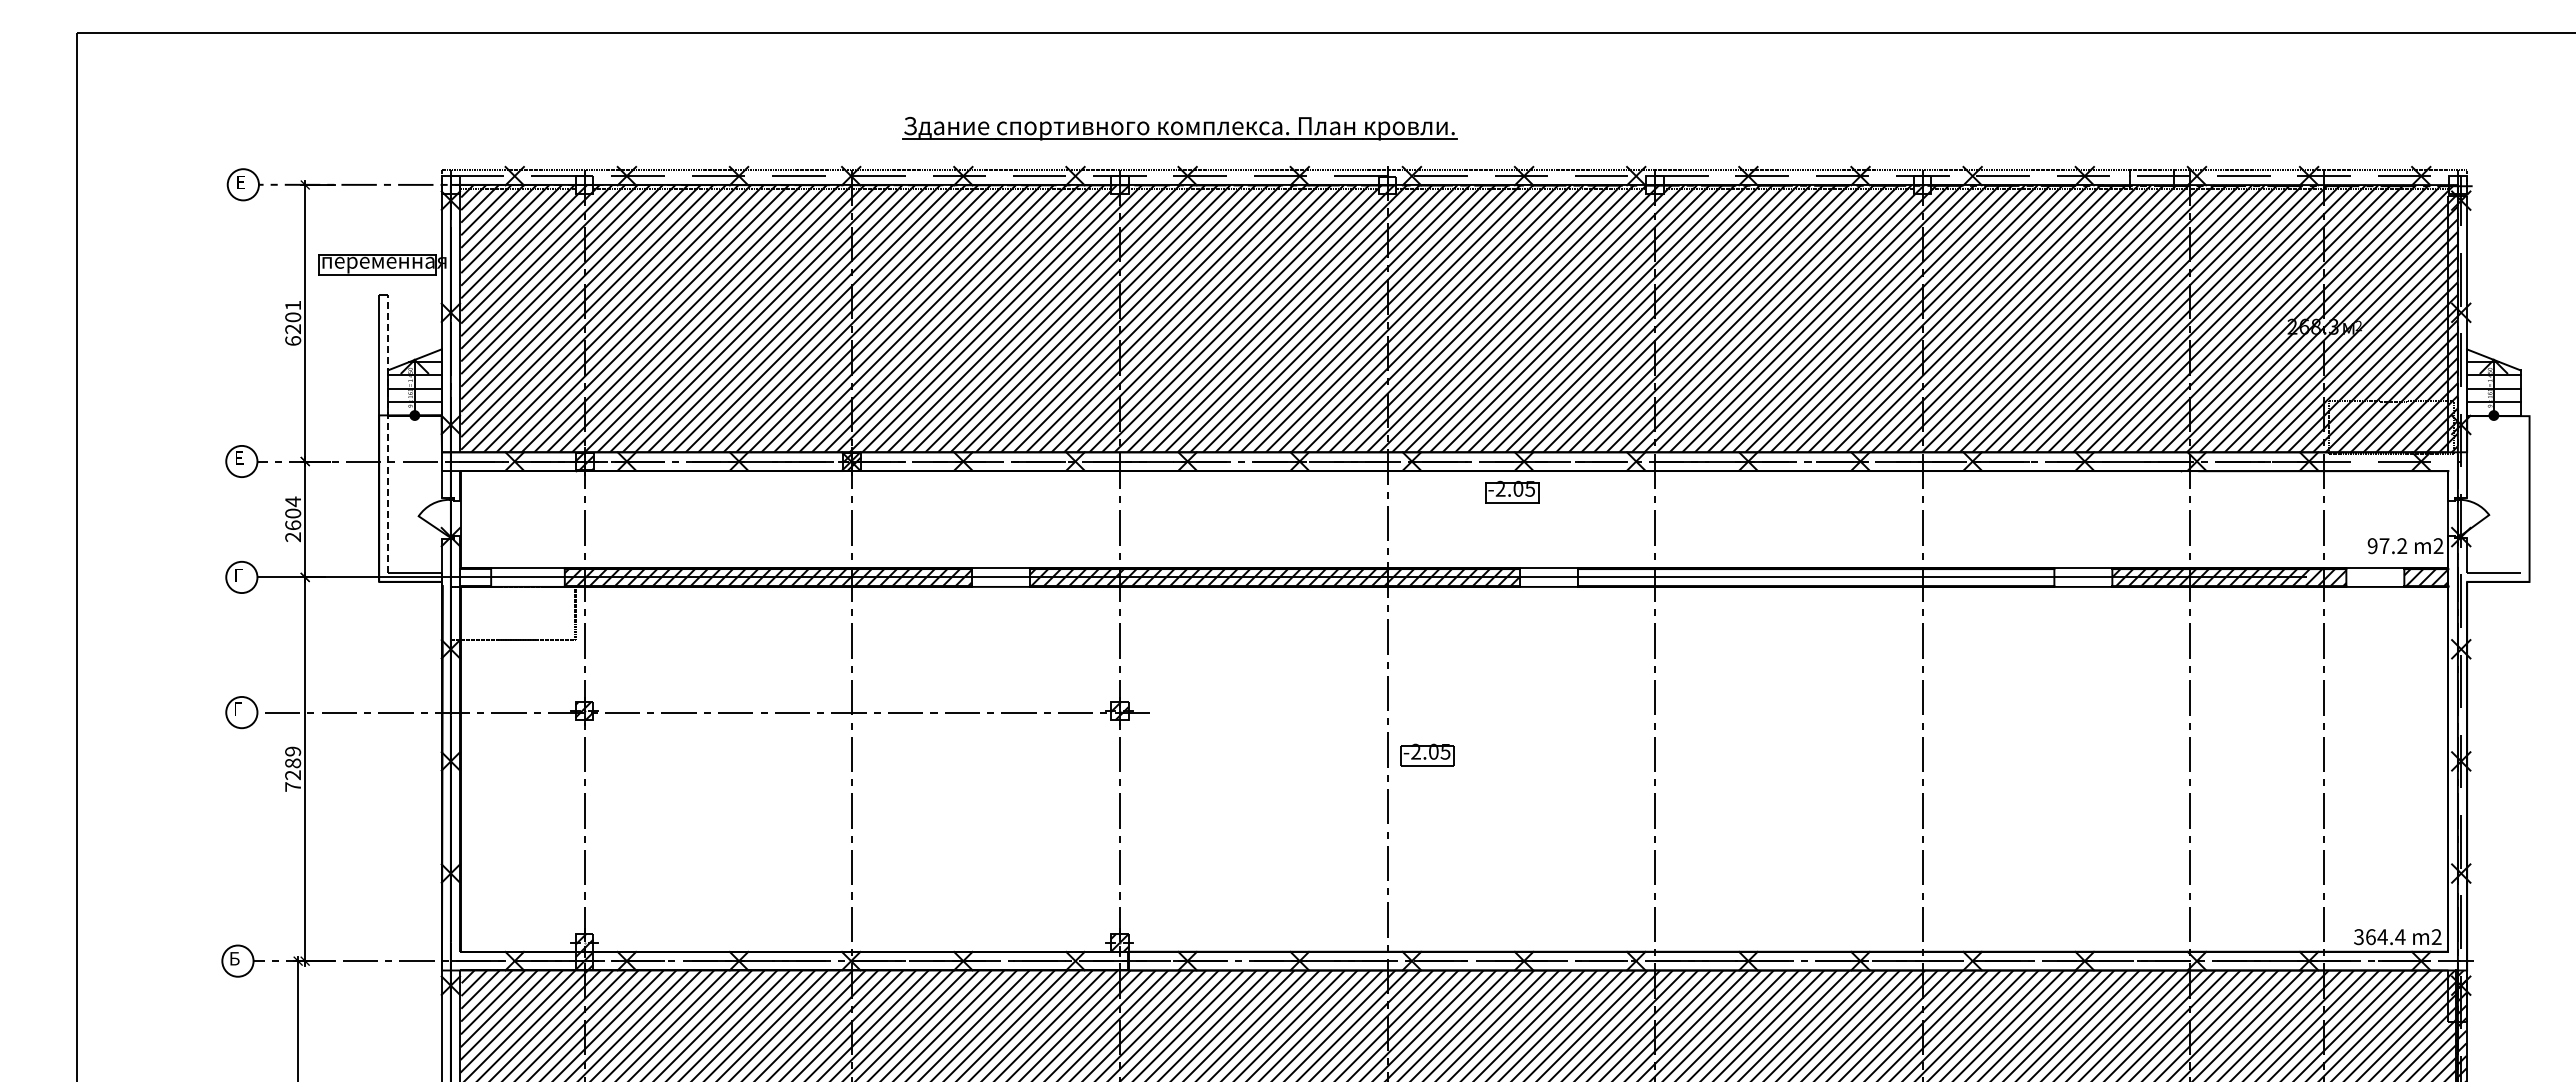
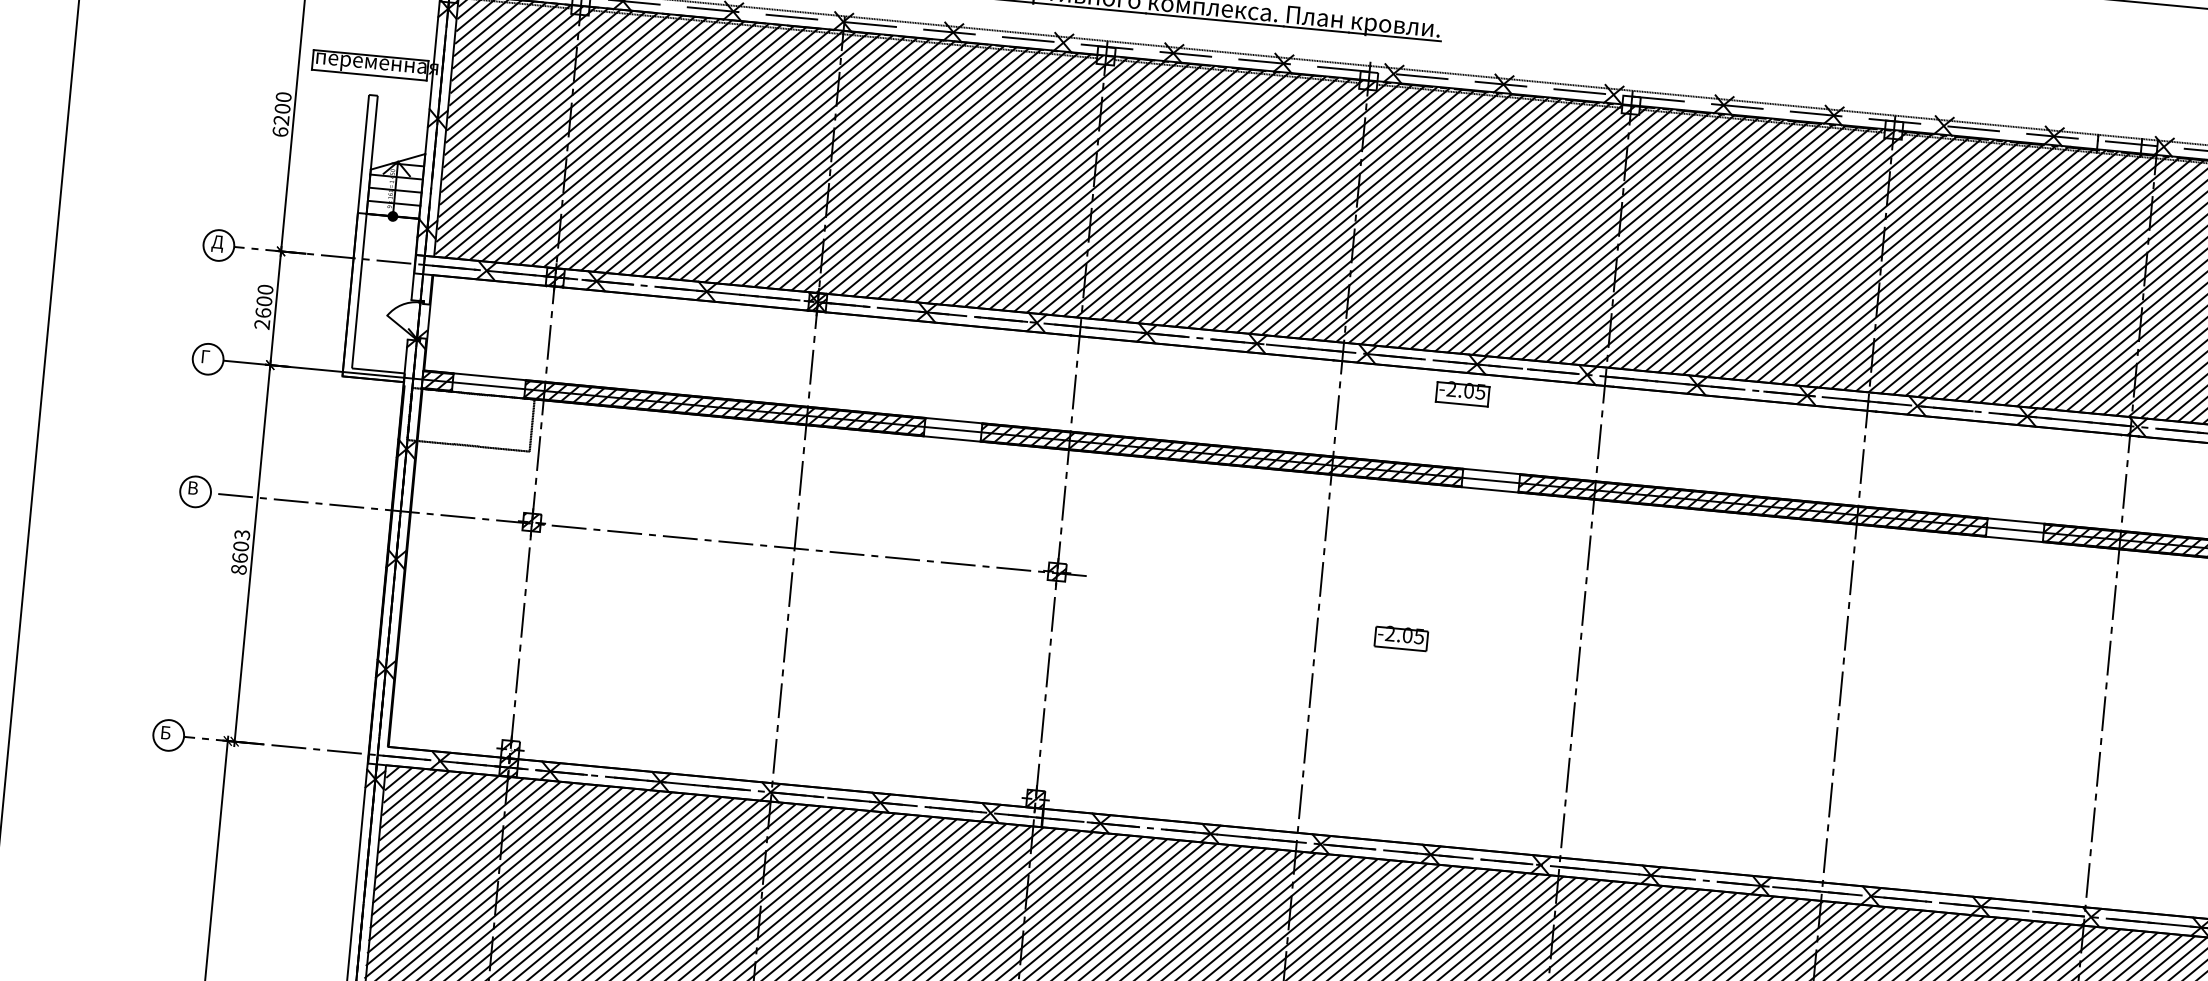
text: (293, 305) -> (284, 97), 6201 -> 6200
line: (388, 434) -> (365, 232), dashed -> solid
text: (240, 459) -> (217, 243), Е -> Д
text: (293, 501) -> (265, 289), 2604 -> 2600
hatch: (475, 577) -> (437, 381), added
hatch: (1815, 577) -> (1752, 505), added
text: (238, 708) -> (192, 487), Г -> В
part: (1427, 754) -> (1401, 637), moved
text: (293, 768) -> (241, 551), 7289 -> 8603

